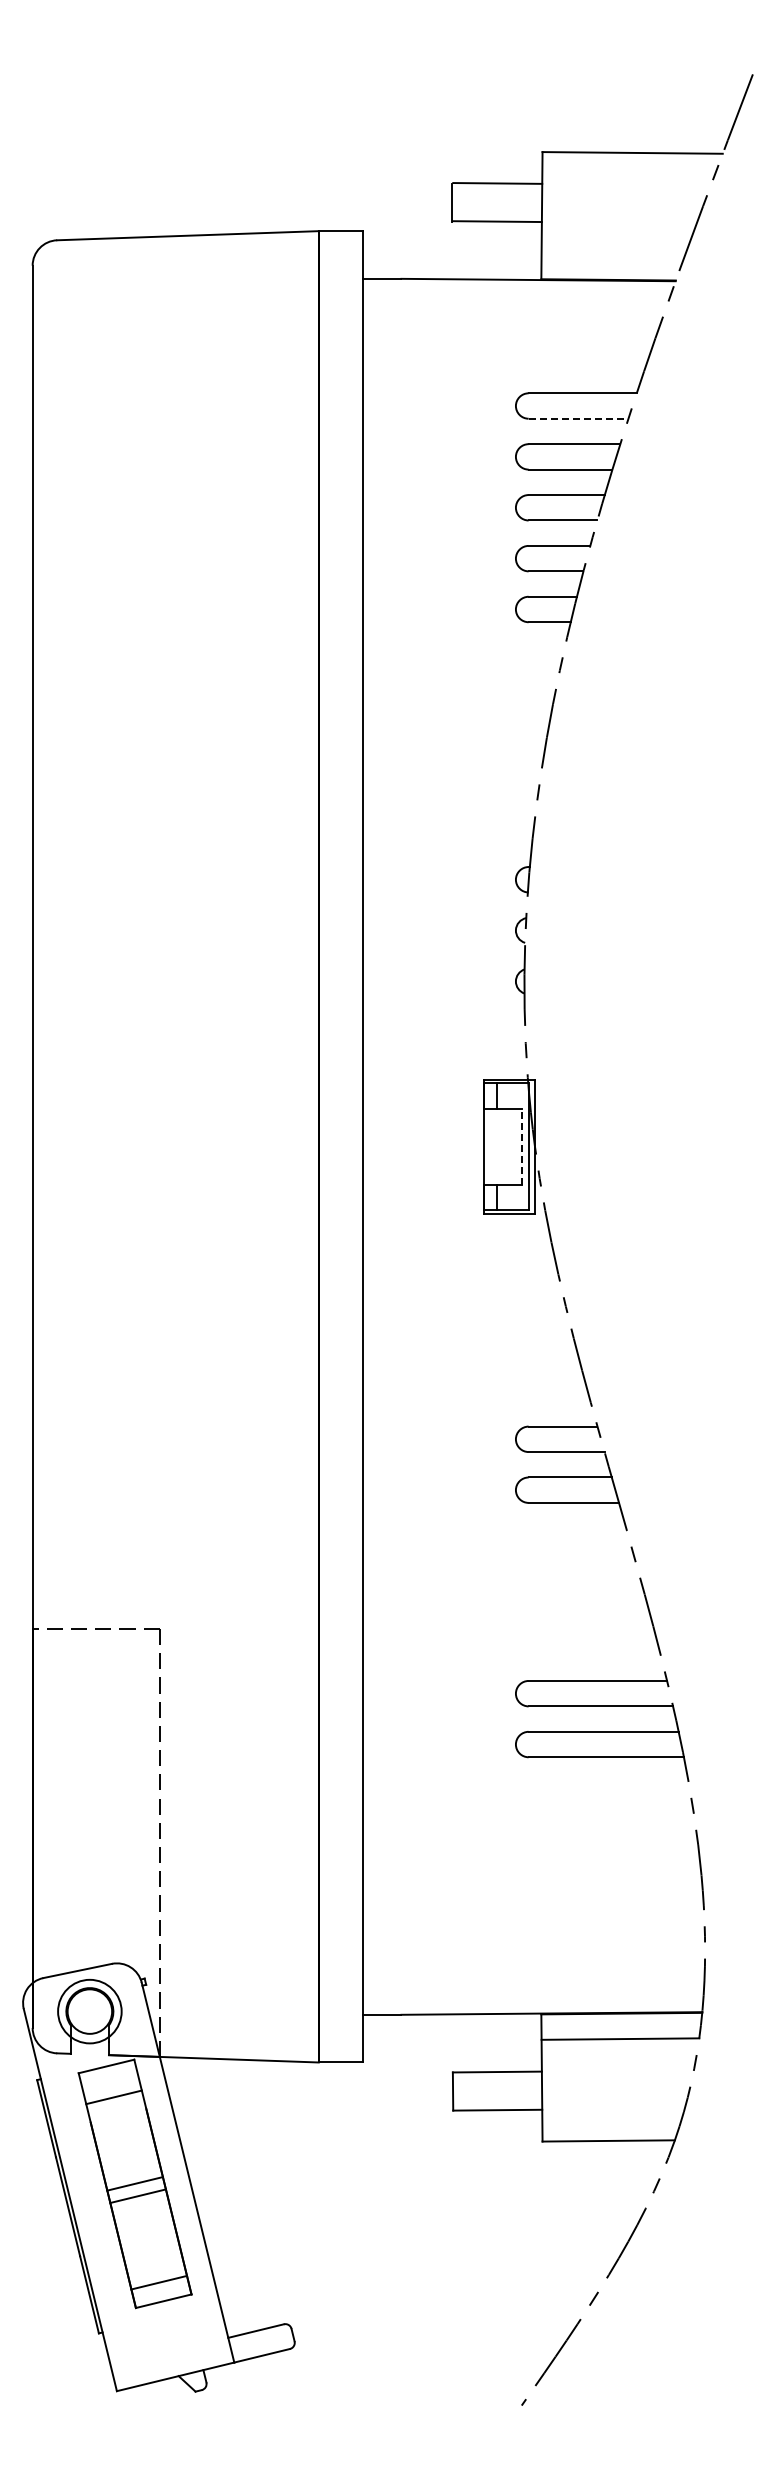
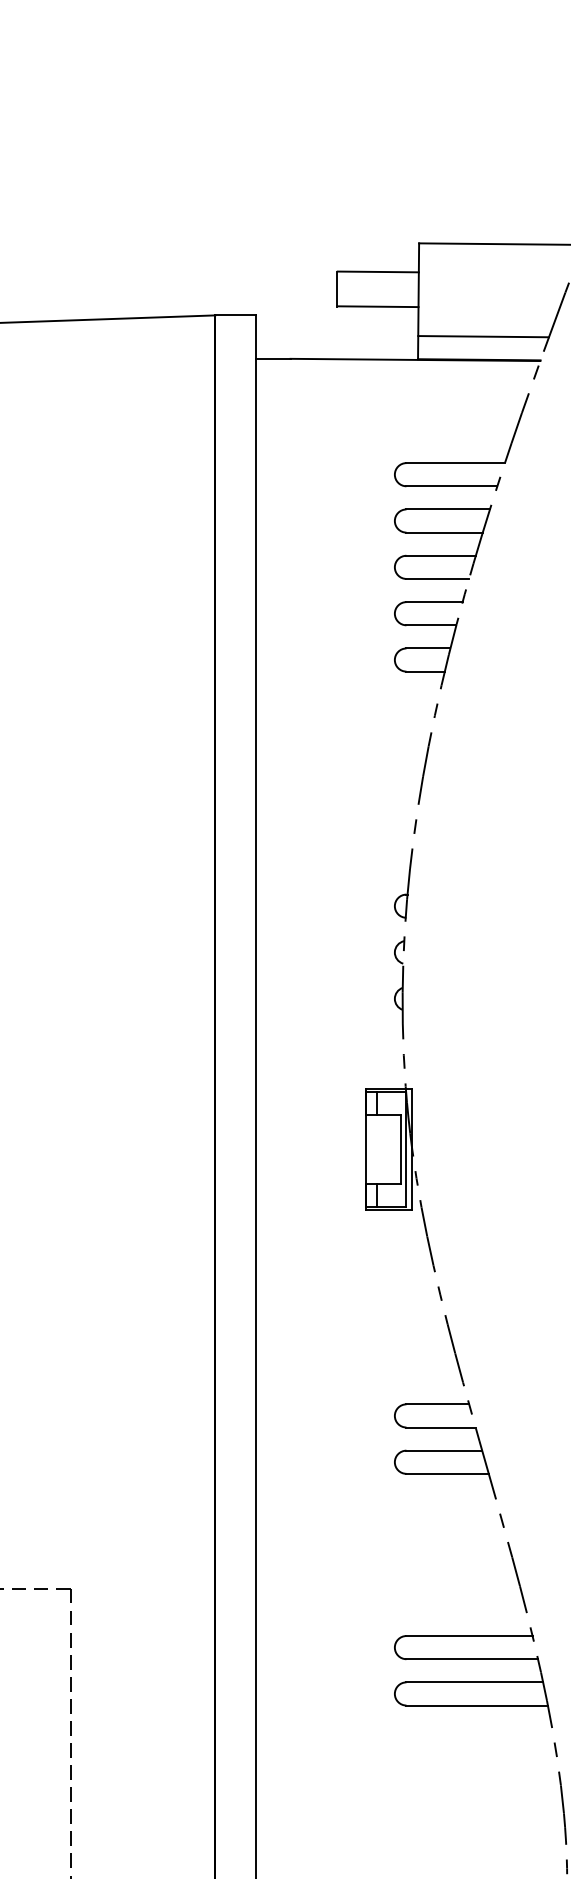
line: (613, 254) -> (483, 336), added
line: (578, 418) -> (451, 486), dashed -> solid
line: (522, 1146) -> (400, 1149), dashed -> solid

